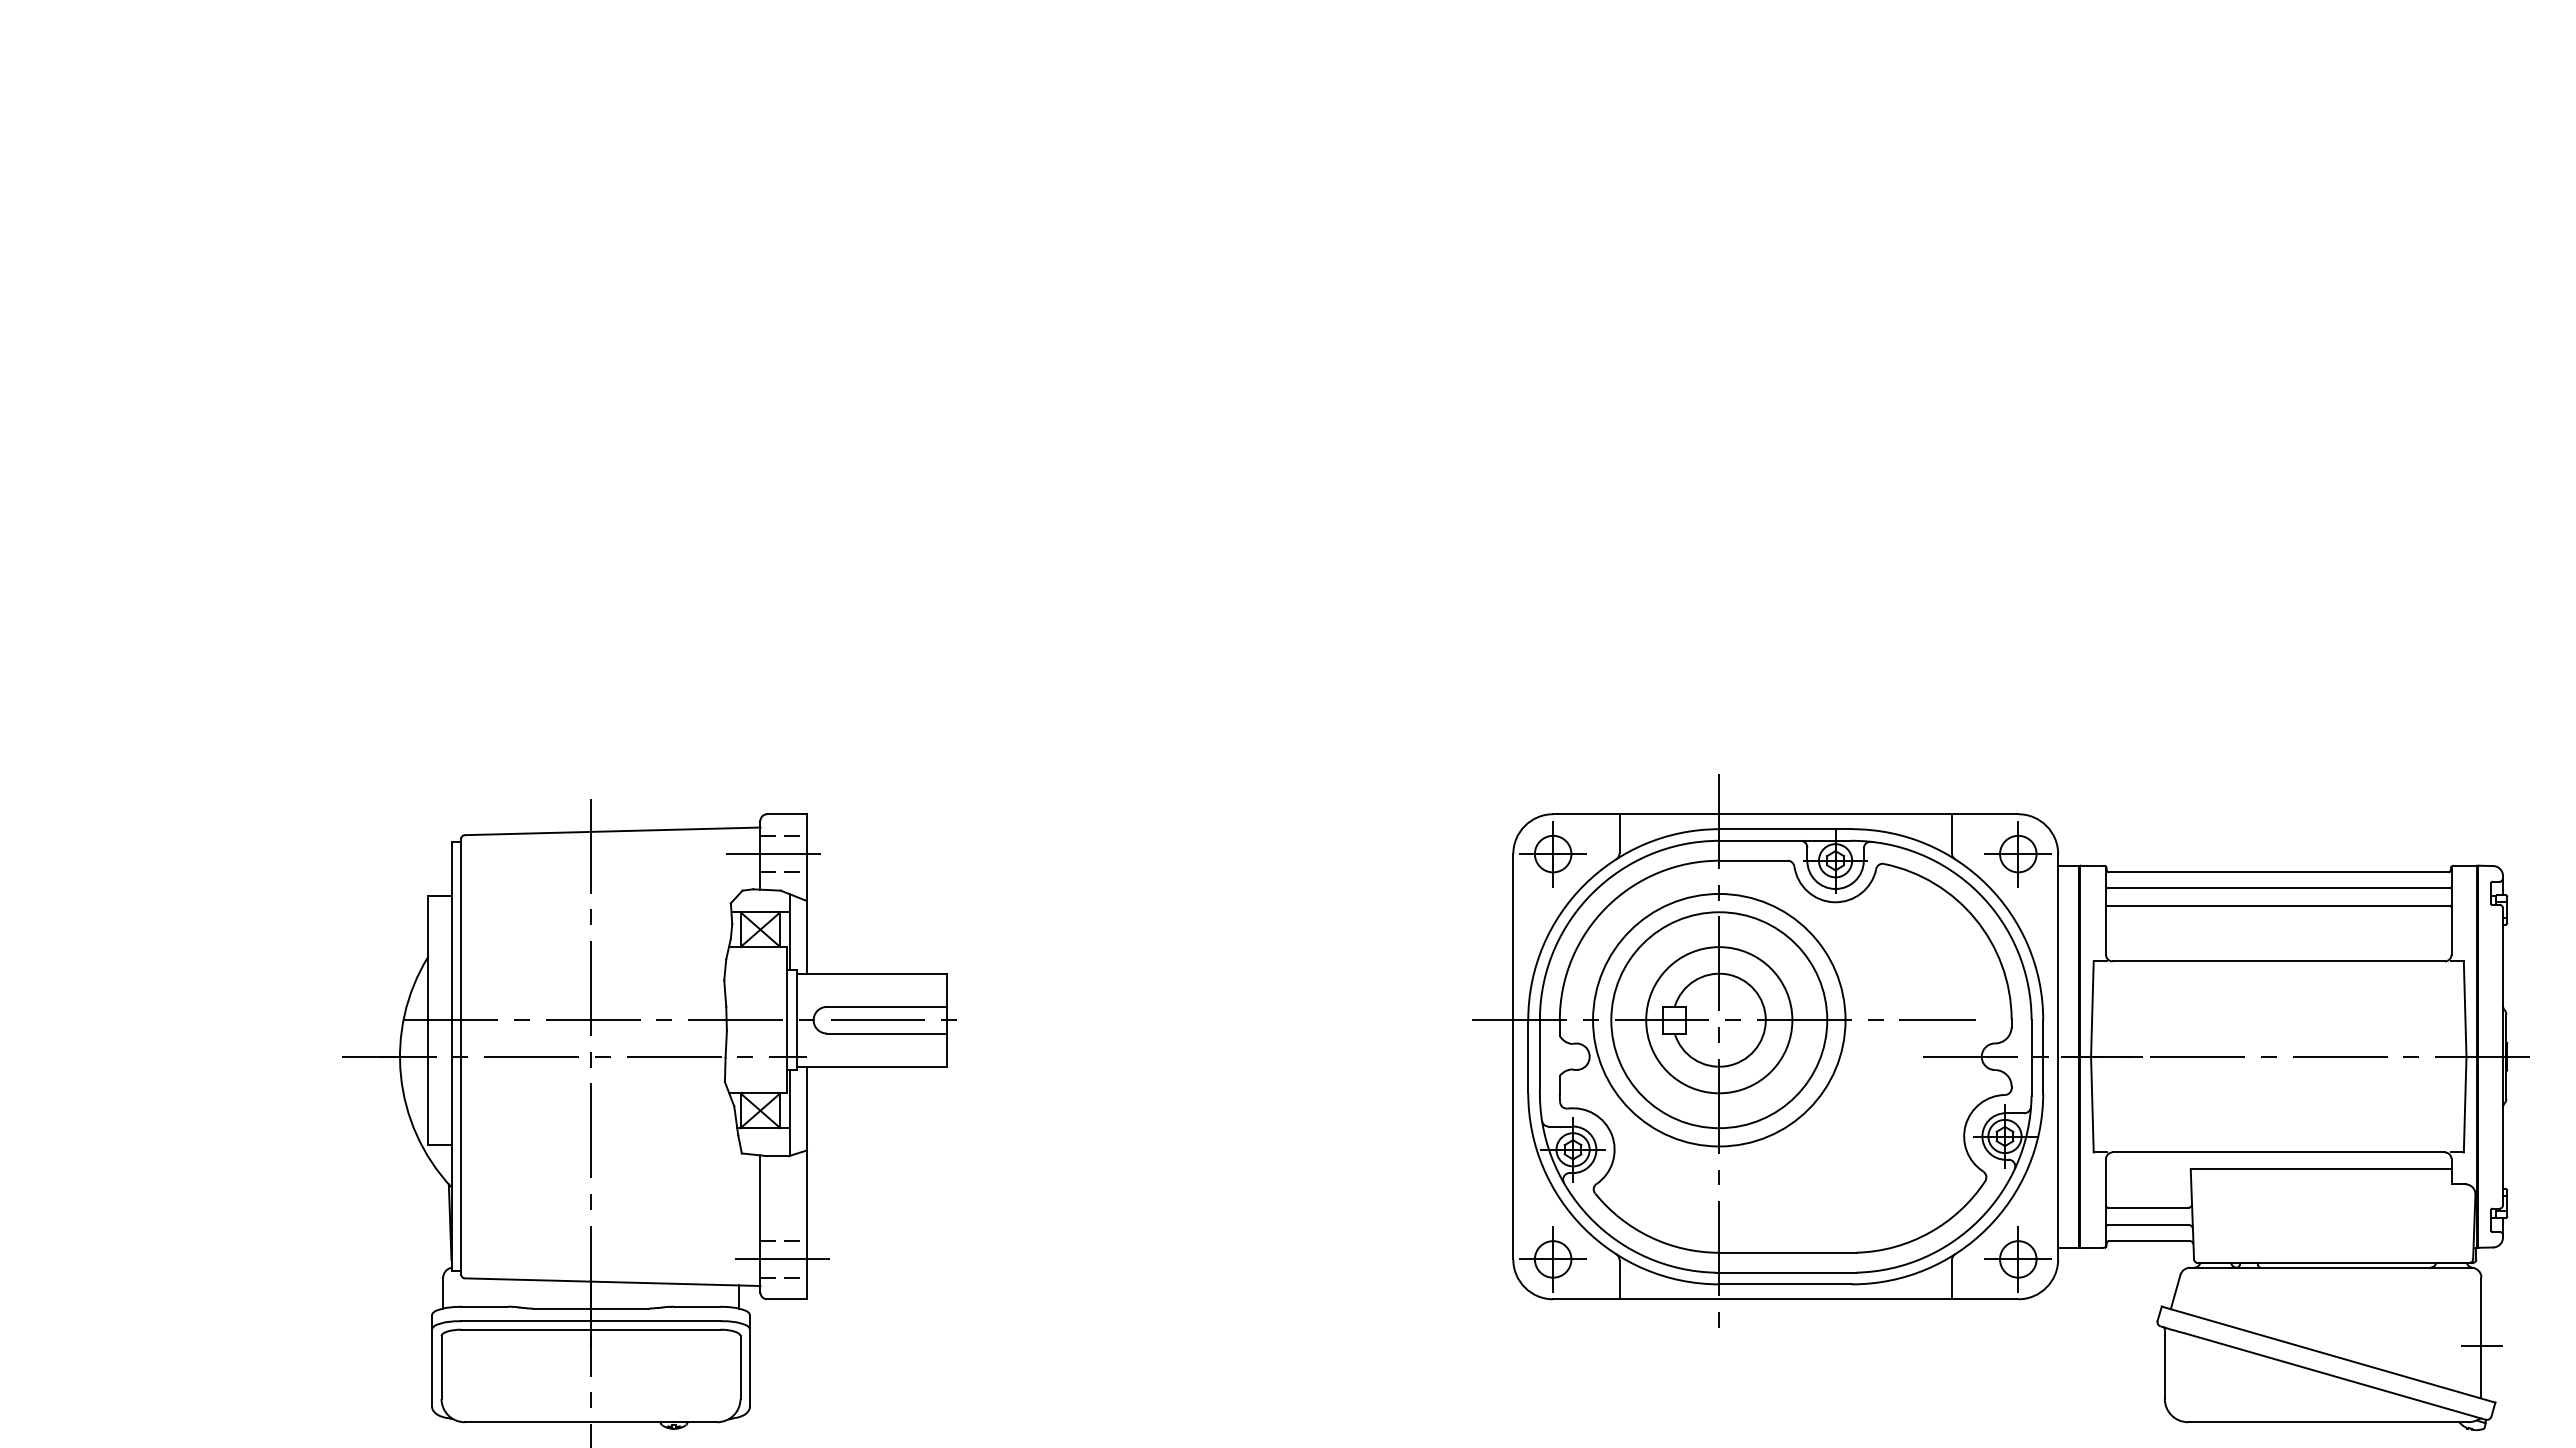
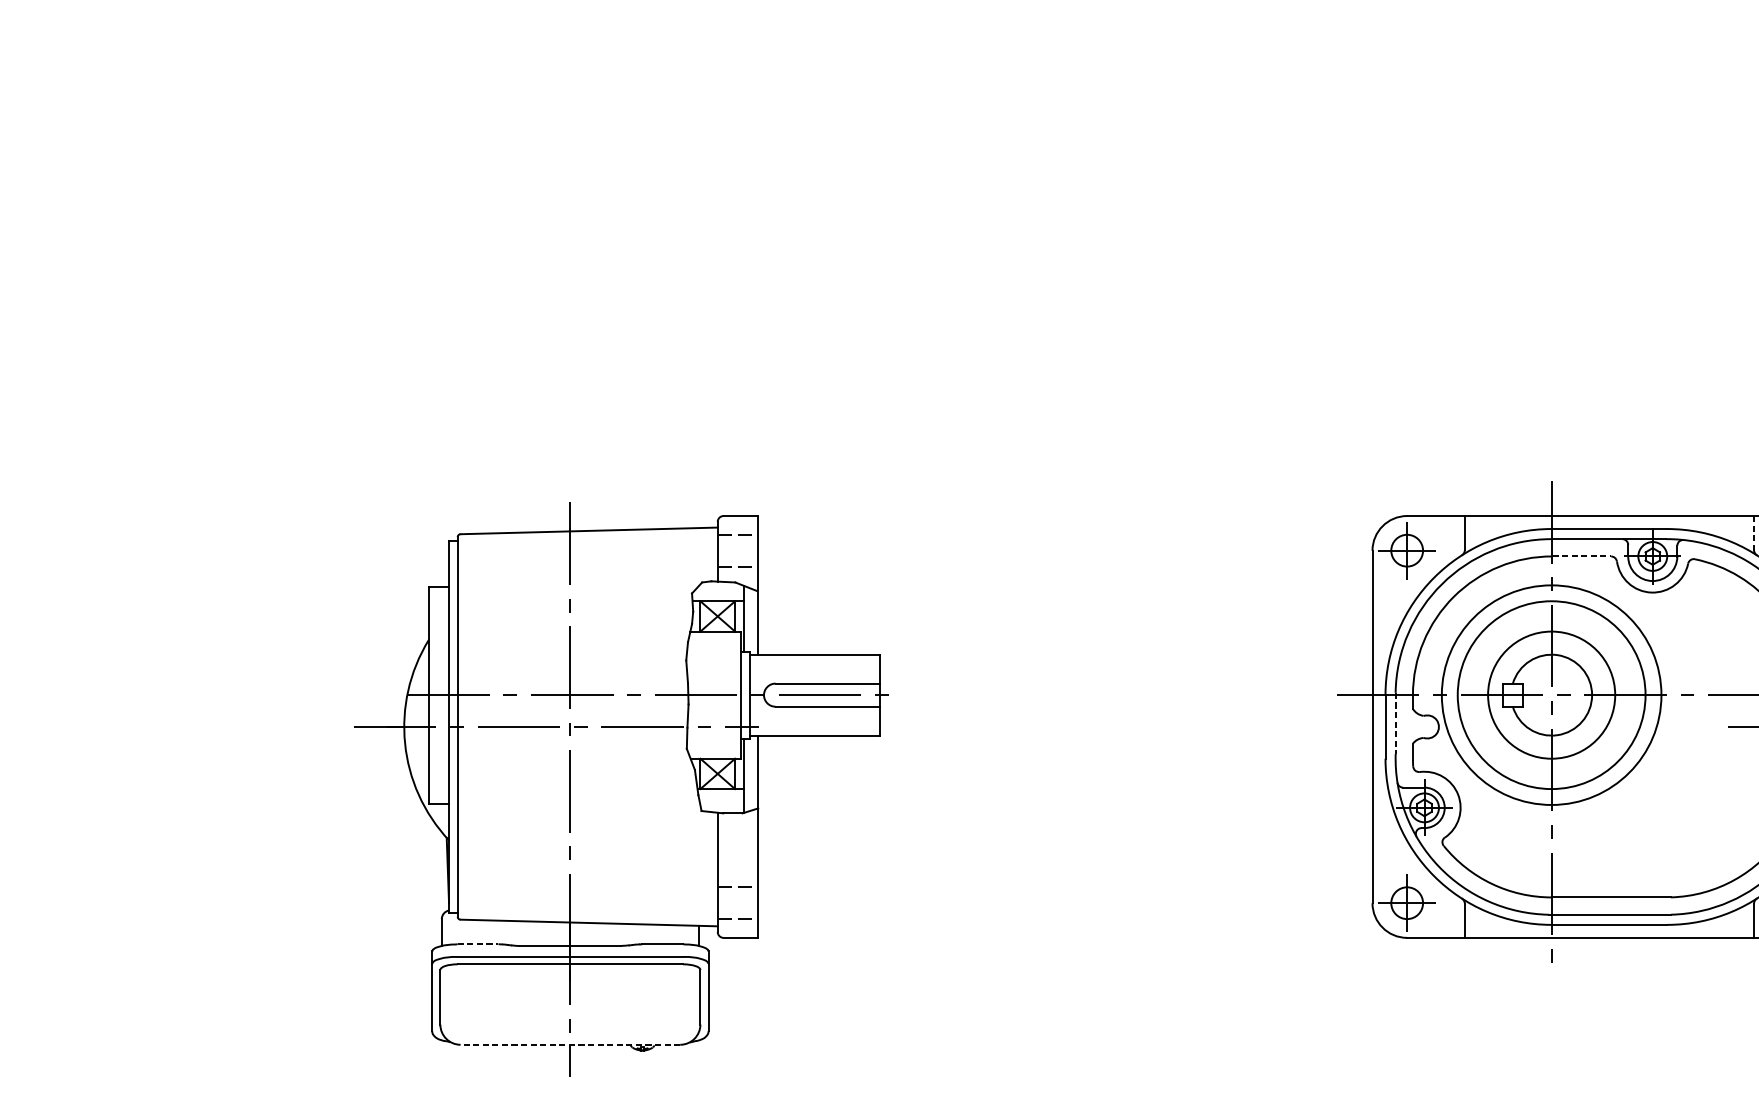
line: (1951, 834) -> (1753, 533), solid -> dashed
line: (776, 854) -> (731, 551), removed
line: (1754, 860) -> (1582, 556), solid -> dashed
line: (1539, 1053) -> (1395, 724), solid -> dashed
line: (784, 1259) -> (738, 903), removed
line: (485, 1306) -> (478, 944), solid -> dashed
line: (590, 1422) -> (569, 1045), solid -> dashed

